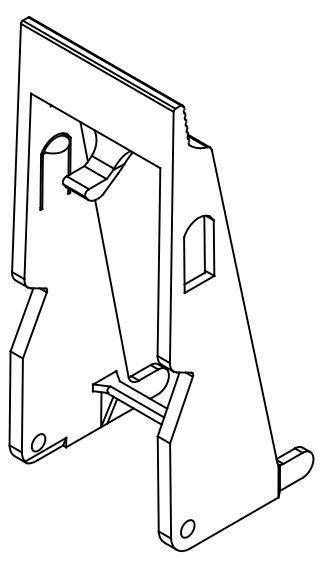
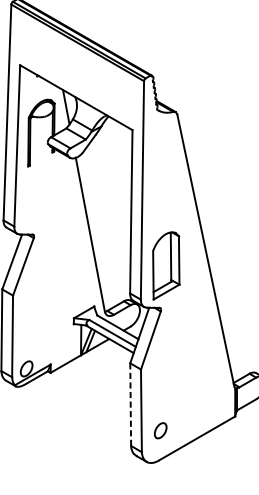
part: (199, 254) -> (166, 266), moved
line: (158, 483) -> (130, 404), solid -> dashed
part: (187, 528) -> (160, 430), moved

